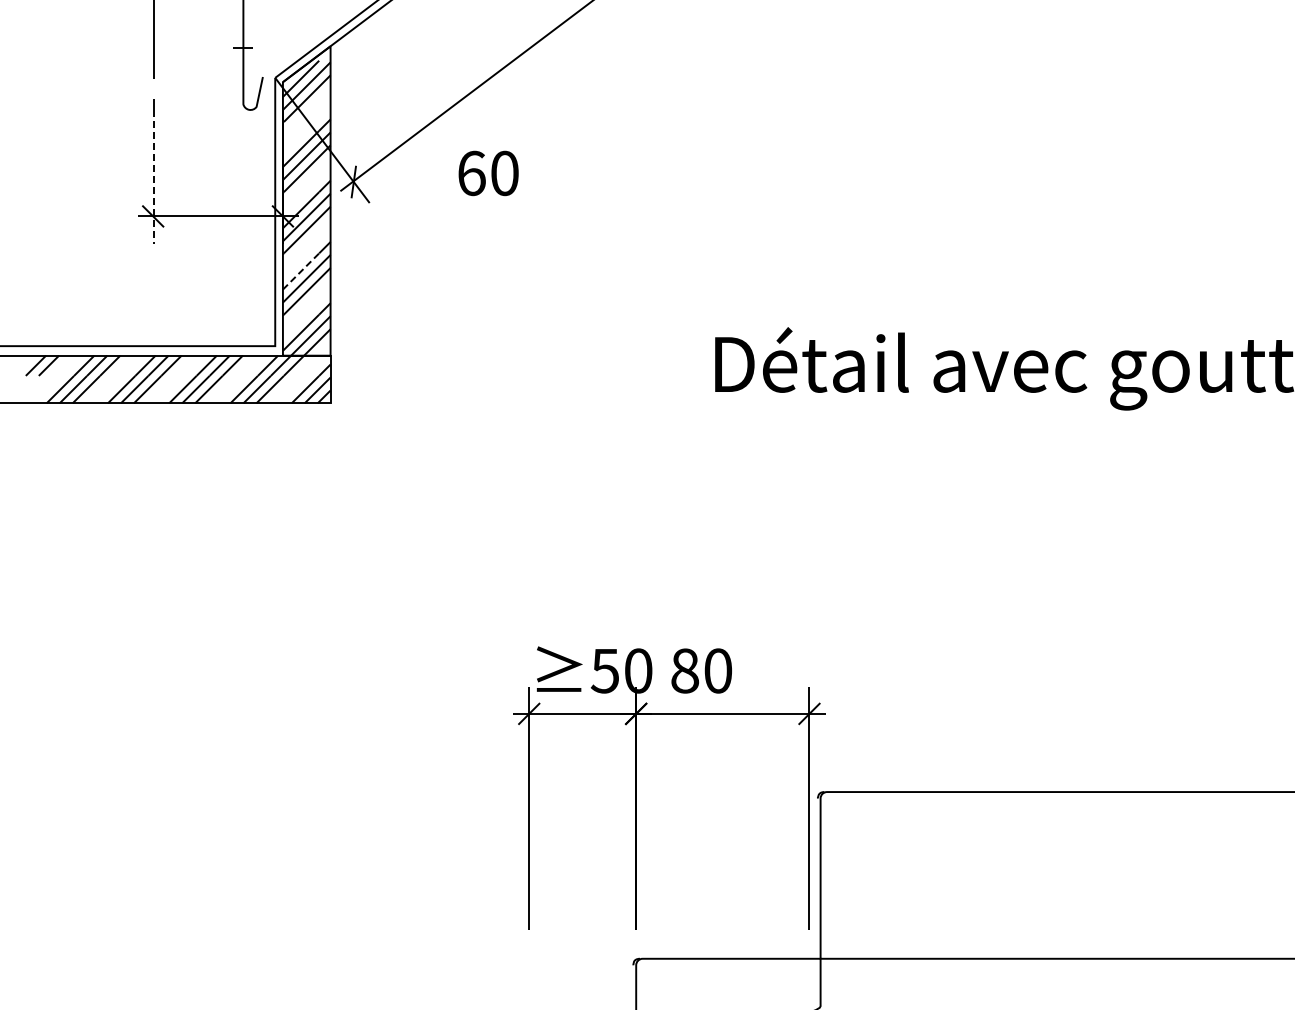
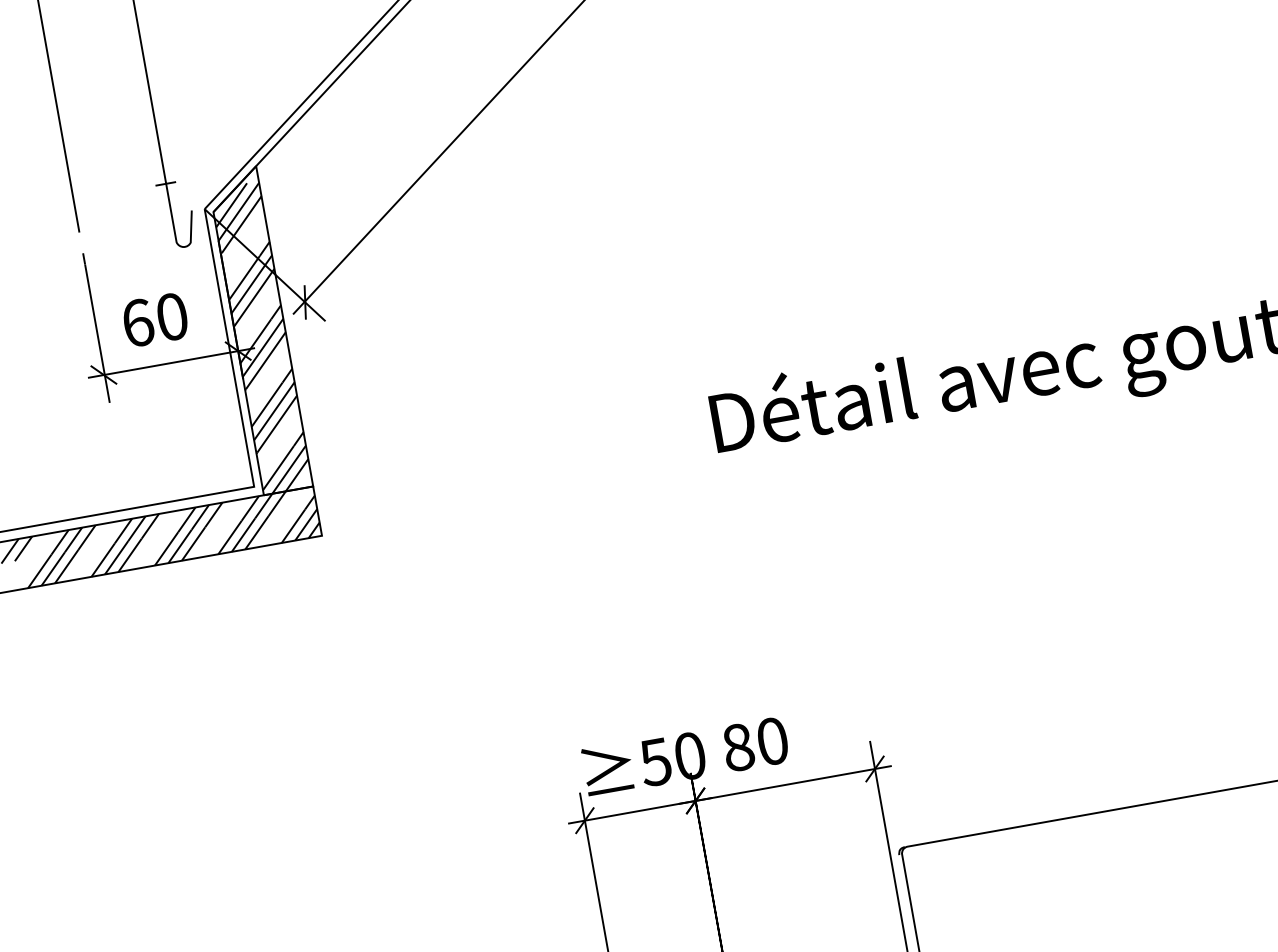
text: (488, 173) -> (155, 320), moved
line: (154, 176) -> (97, 333), dashed -> solid
line: (301, 271) -> (267, 404), dashed -> solid

